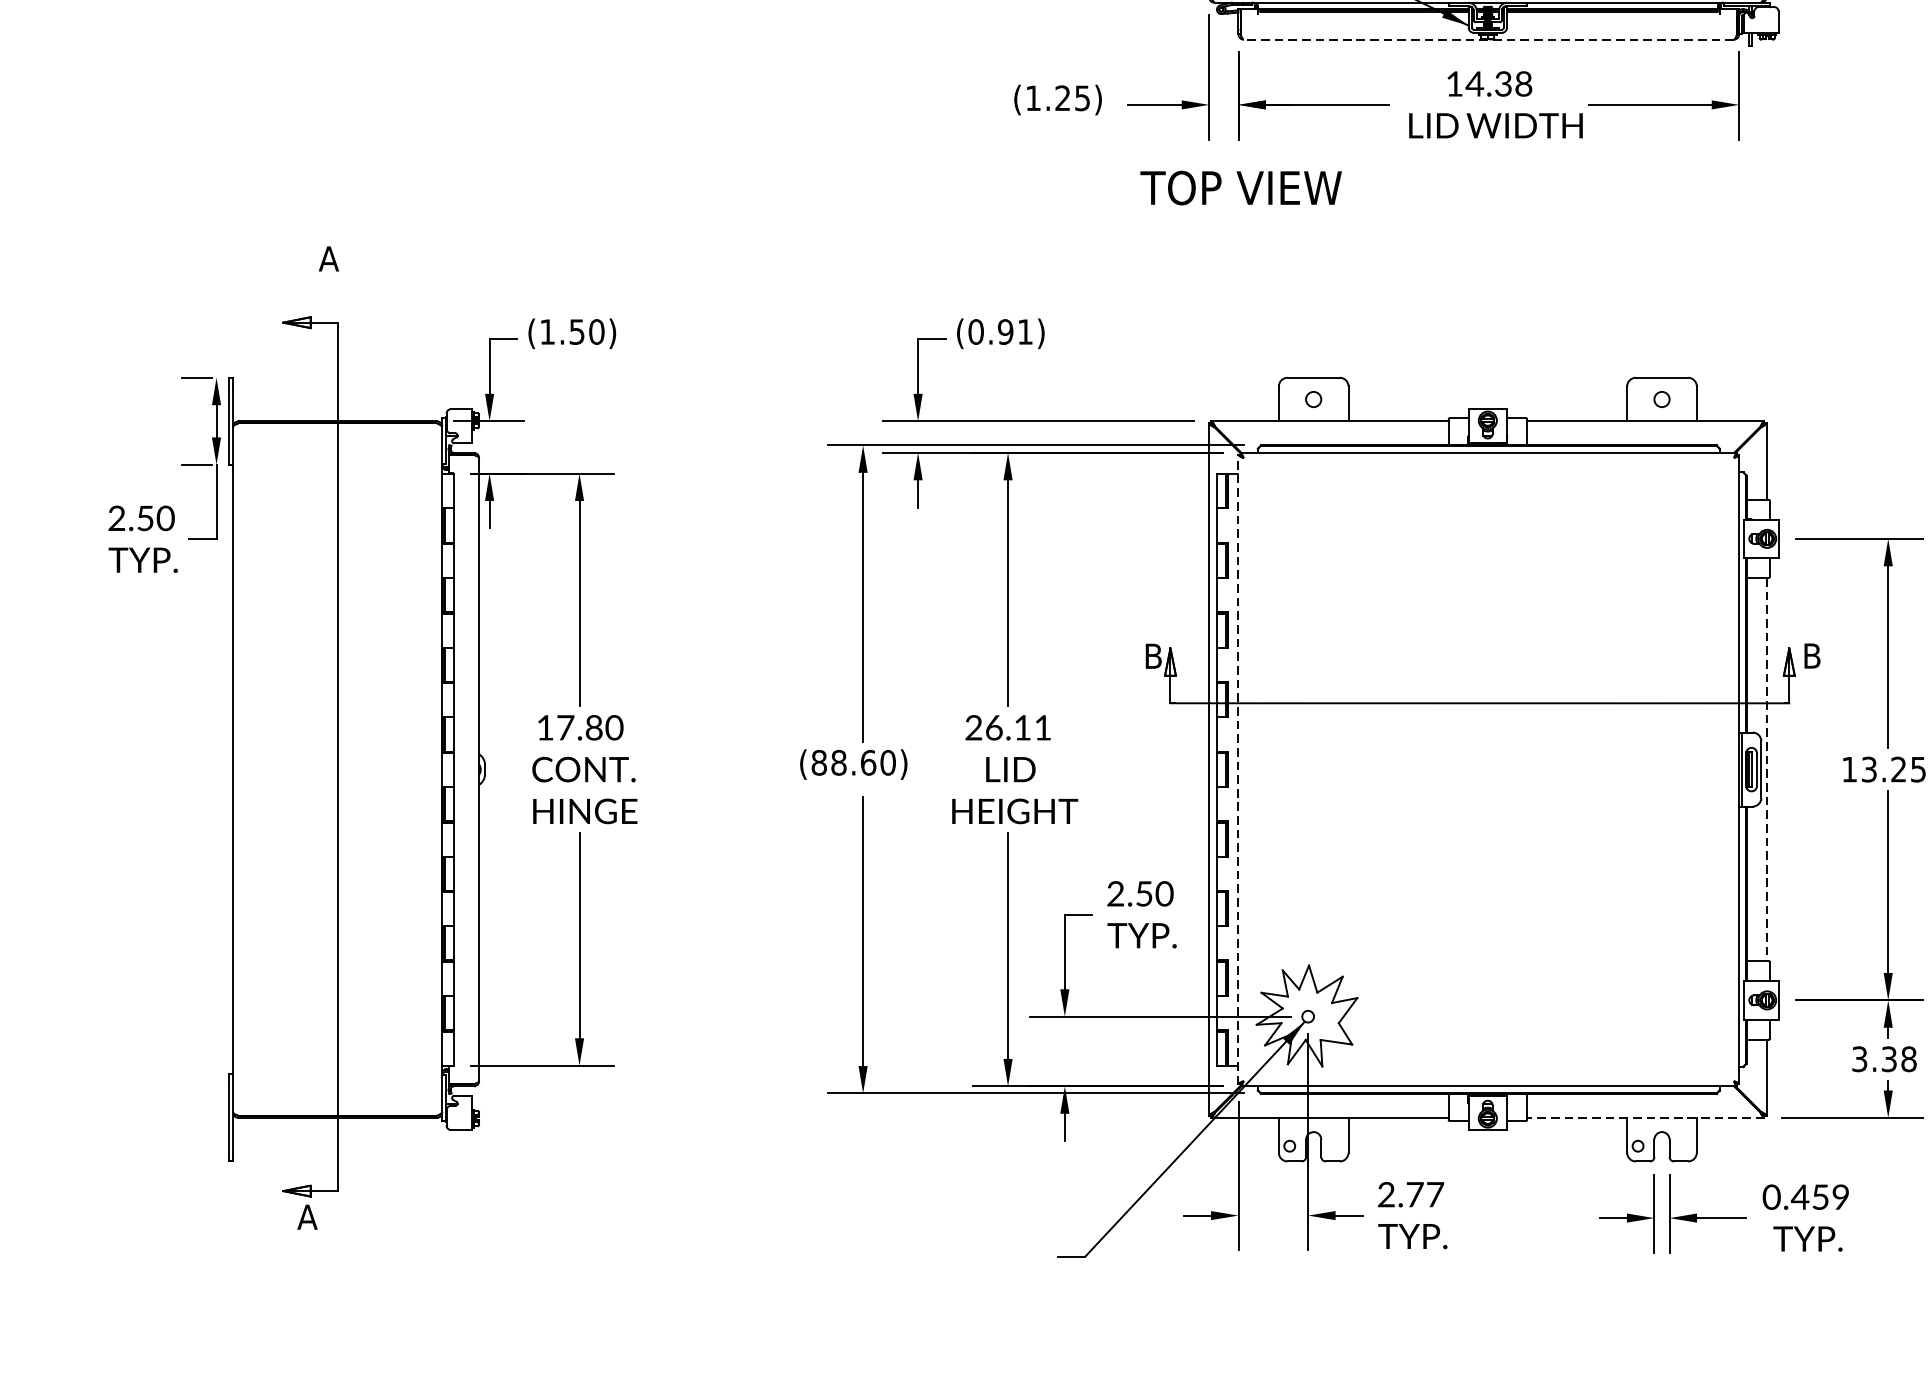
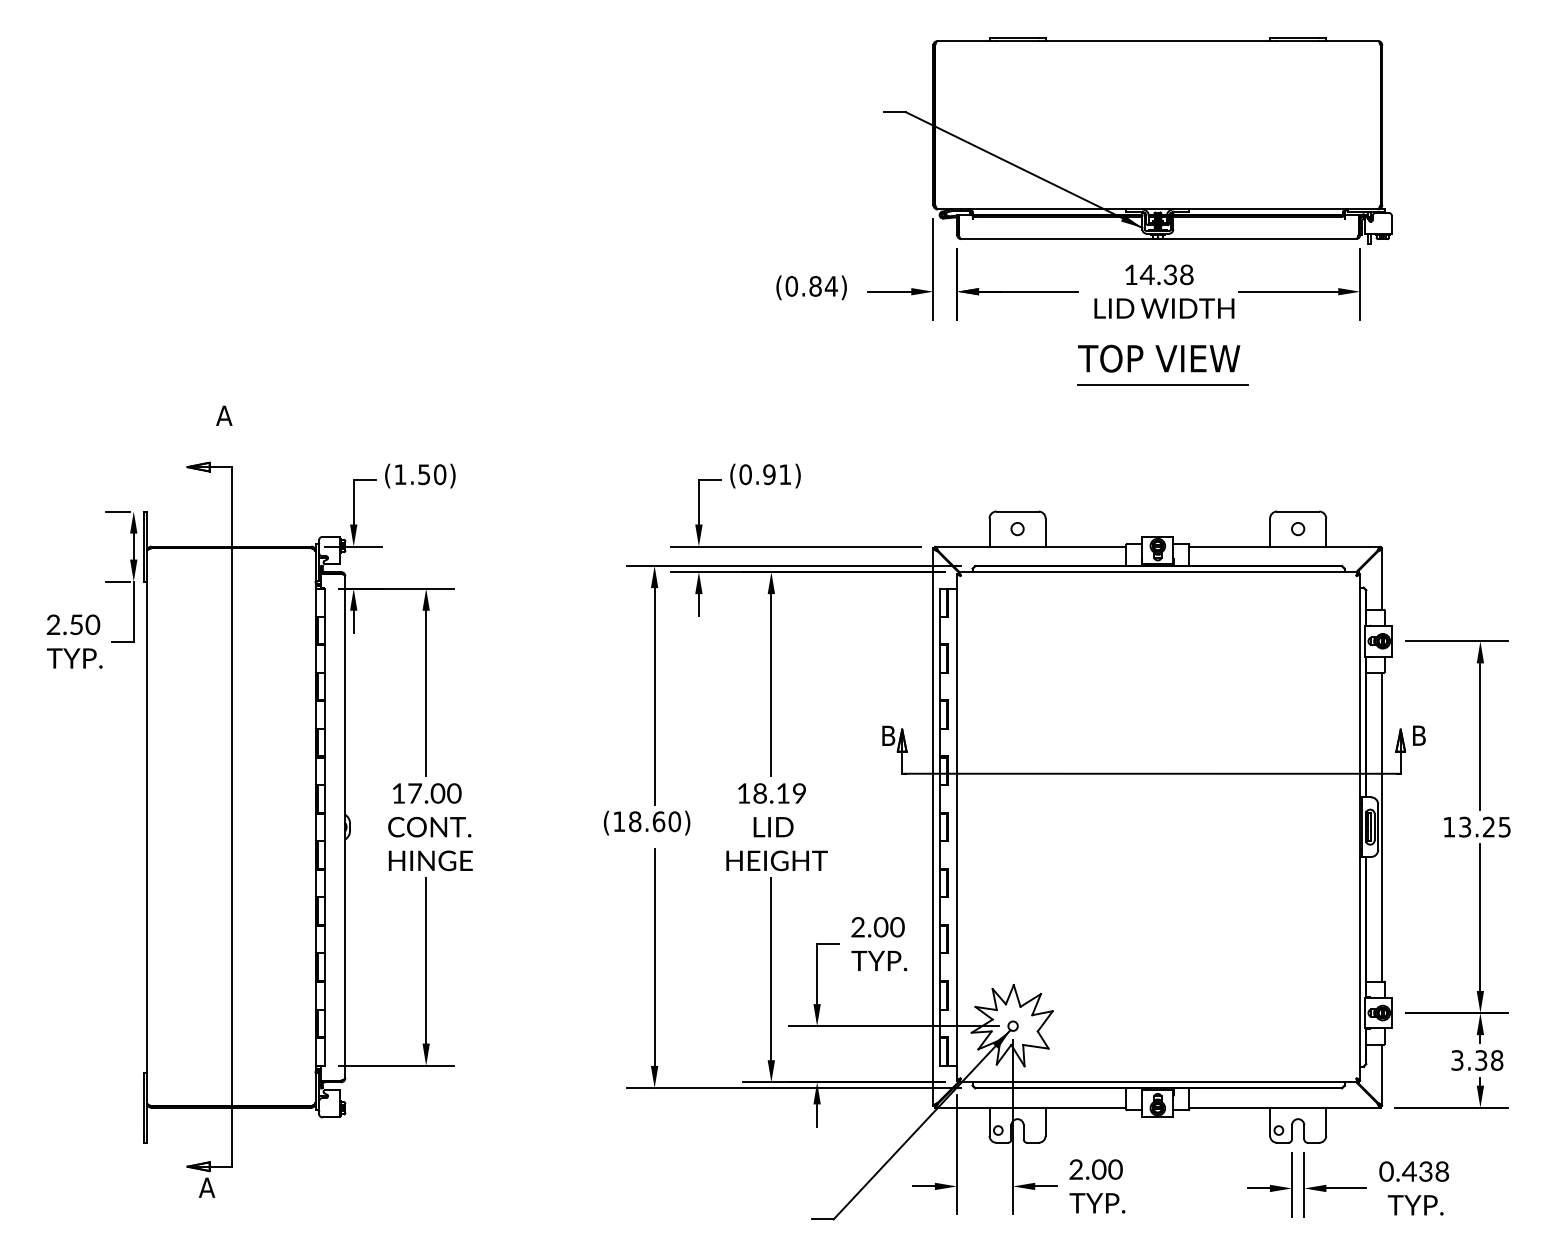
line: (1488, 40) -> (1158, 239), dashed -> solid
text: (1057, 98) -> (811, 286), (1.25) -> (0.84)
text: (1241, 187) -> (1159, 358), moved
line: (1494, 221) -> (1163, 385), added
text: (1008, 727) -> (771, 793), 26.11 -> 18.19
text: (593, 729) -> (437, 794), 17.80 -> 17.00
text: (819, 762) -> (619, 821), (88.60) -> (18.60)
line: (1239, 768) -> (957, 826), dashed -> solid
line: (1766, 770) -> (1382, 827), dashed -> solid
text: (1143, 894) -> (880, 927), 2.50 -> 2.00
line: (1646, 1117) -> (1285, 1107), dashed -> solid
text: (1425, 1194) -> (1107, 1169), 2.77 -> 2.00
text: (1831, 1197) -> (1434, 1171), 0.459 -> 0.438

